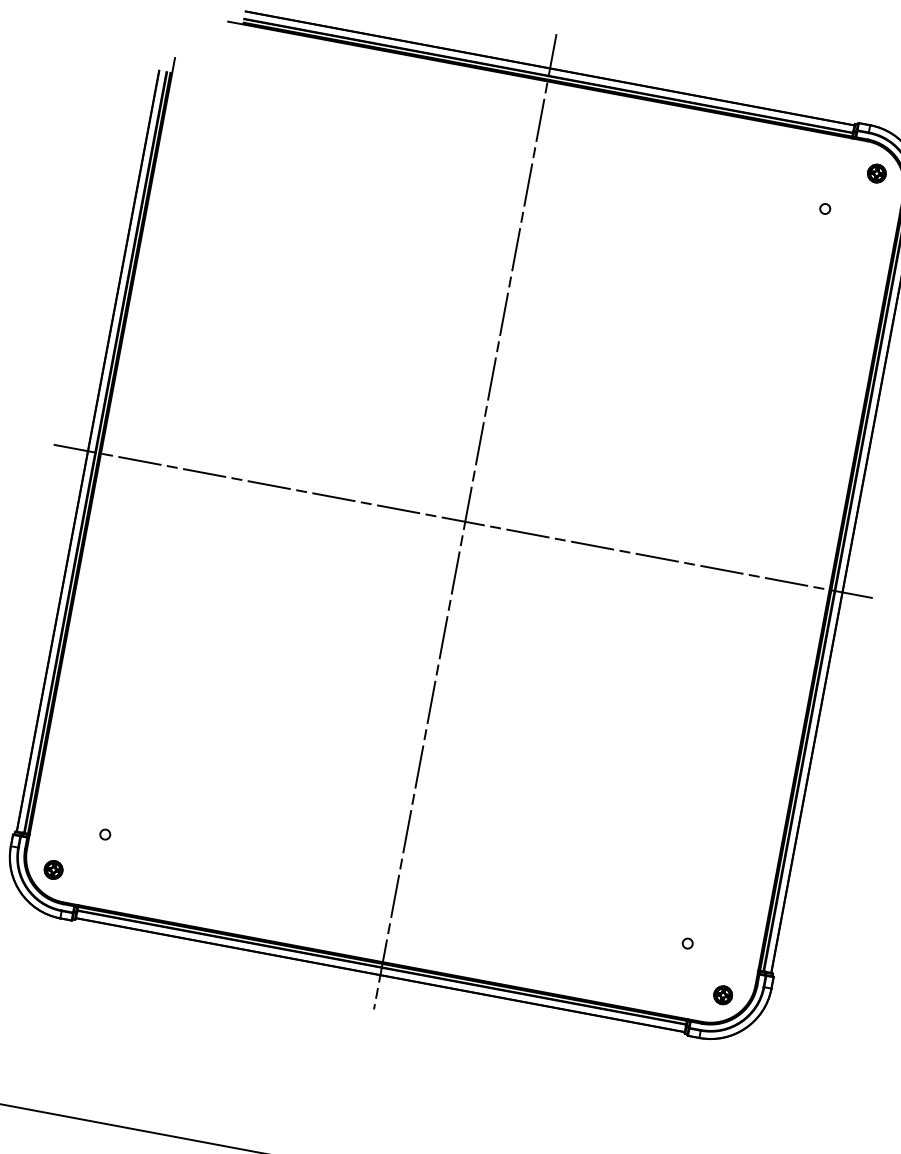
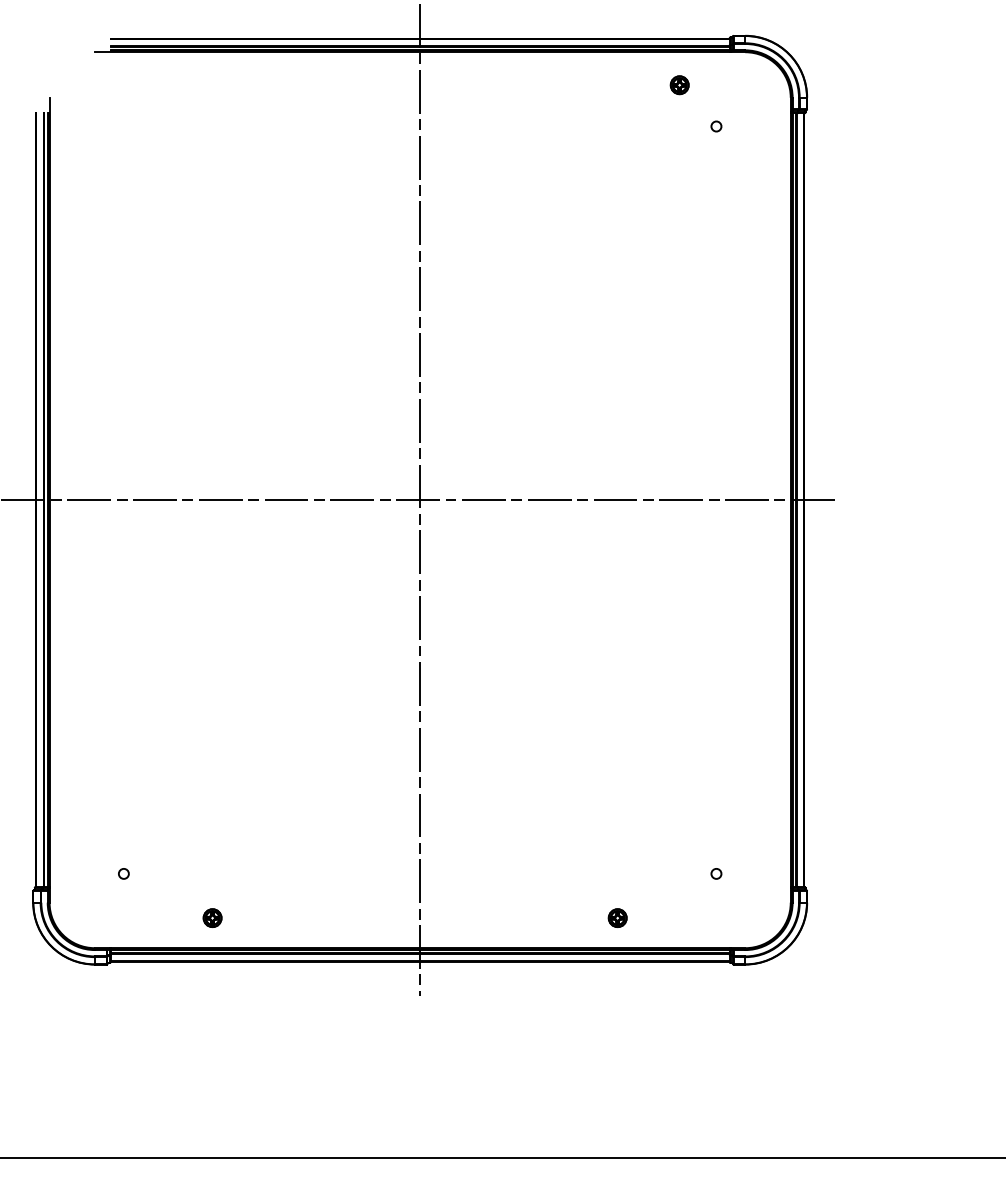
part: (876, 173) -> (679, 85), moved
part: (53, 869) -> (212, 917), moved
part: (723, 994) -> (617, 917), moved

